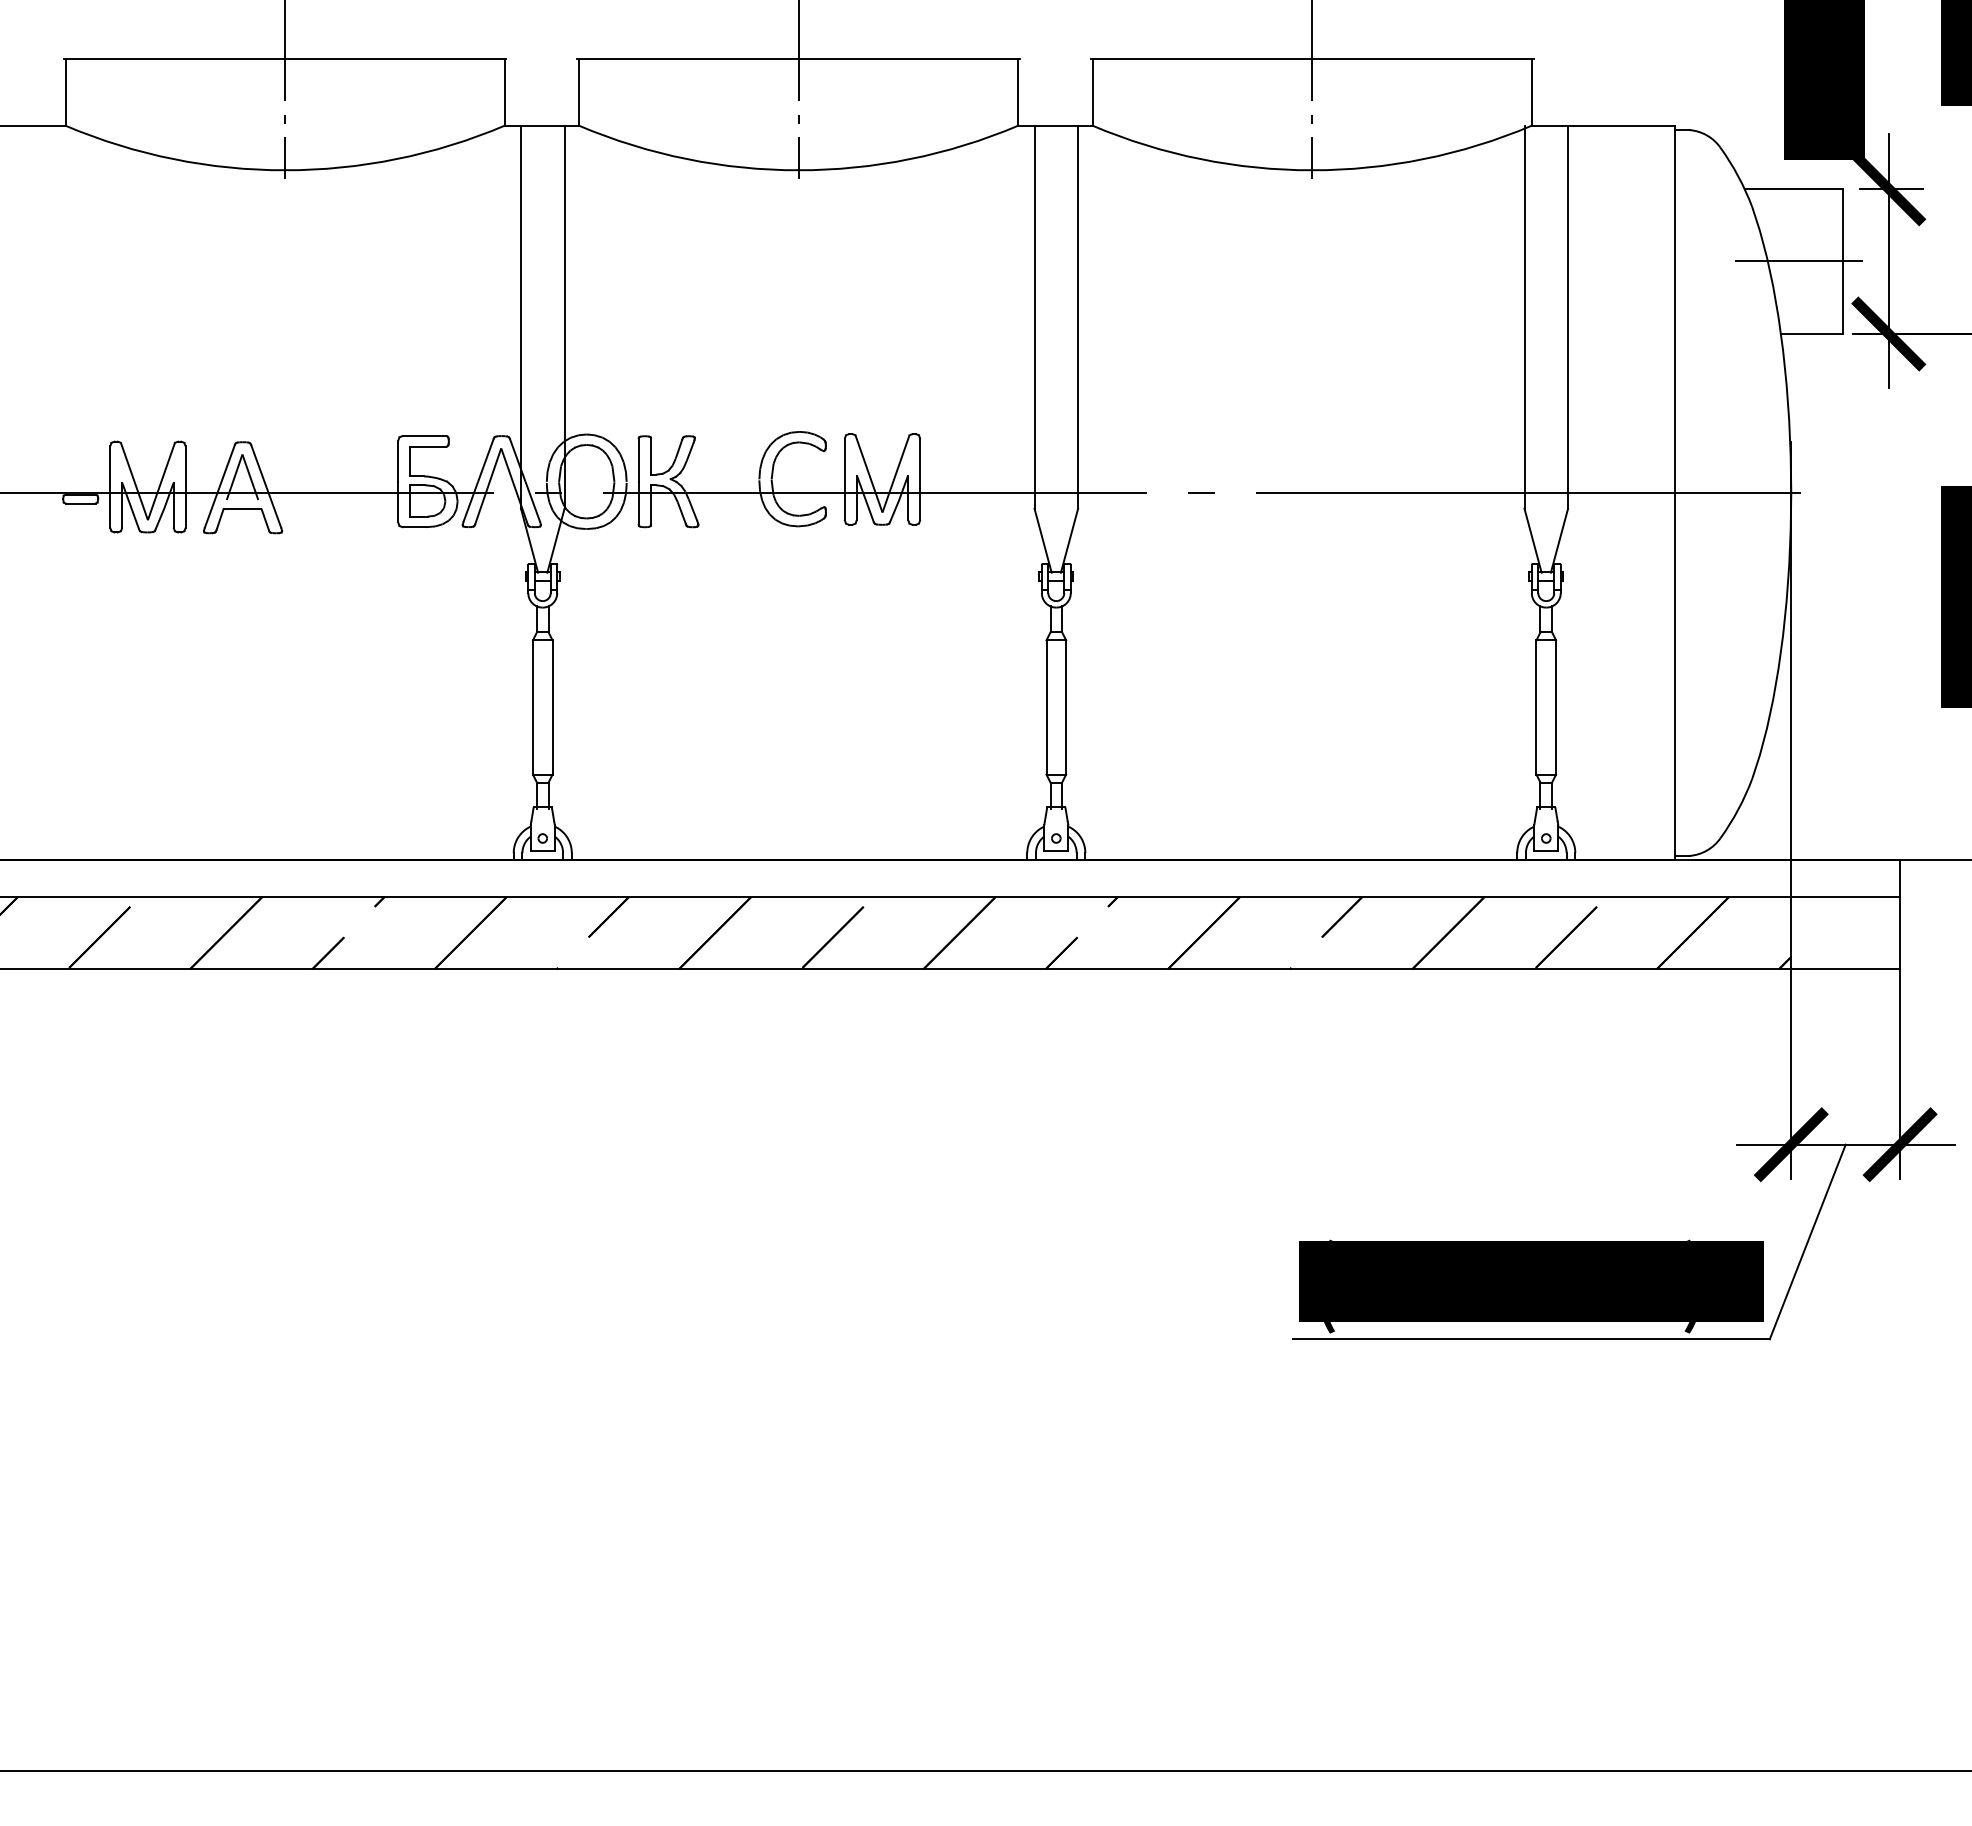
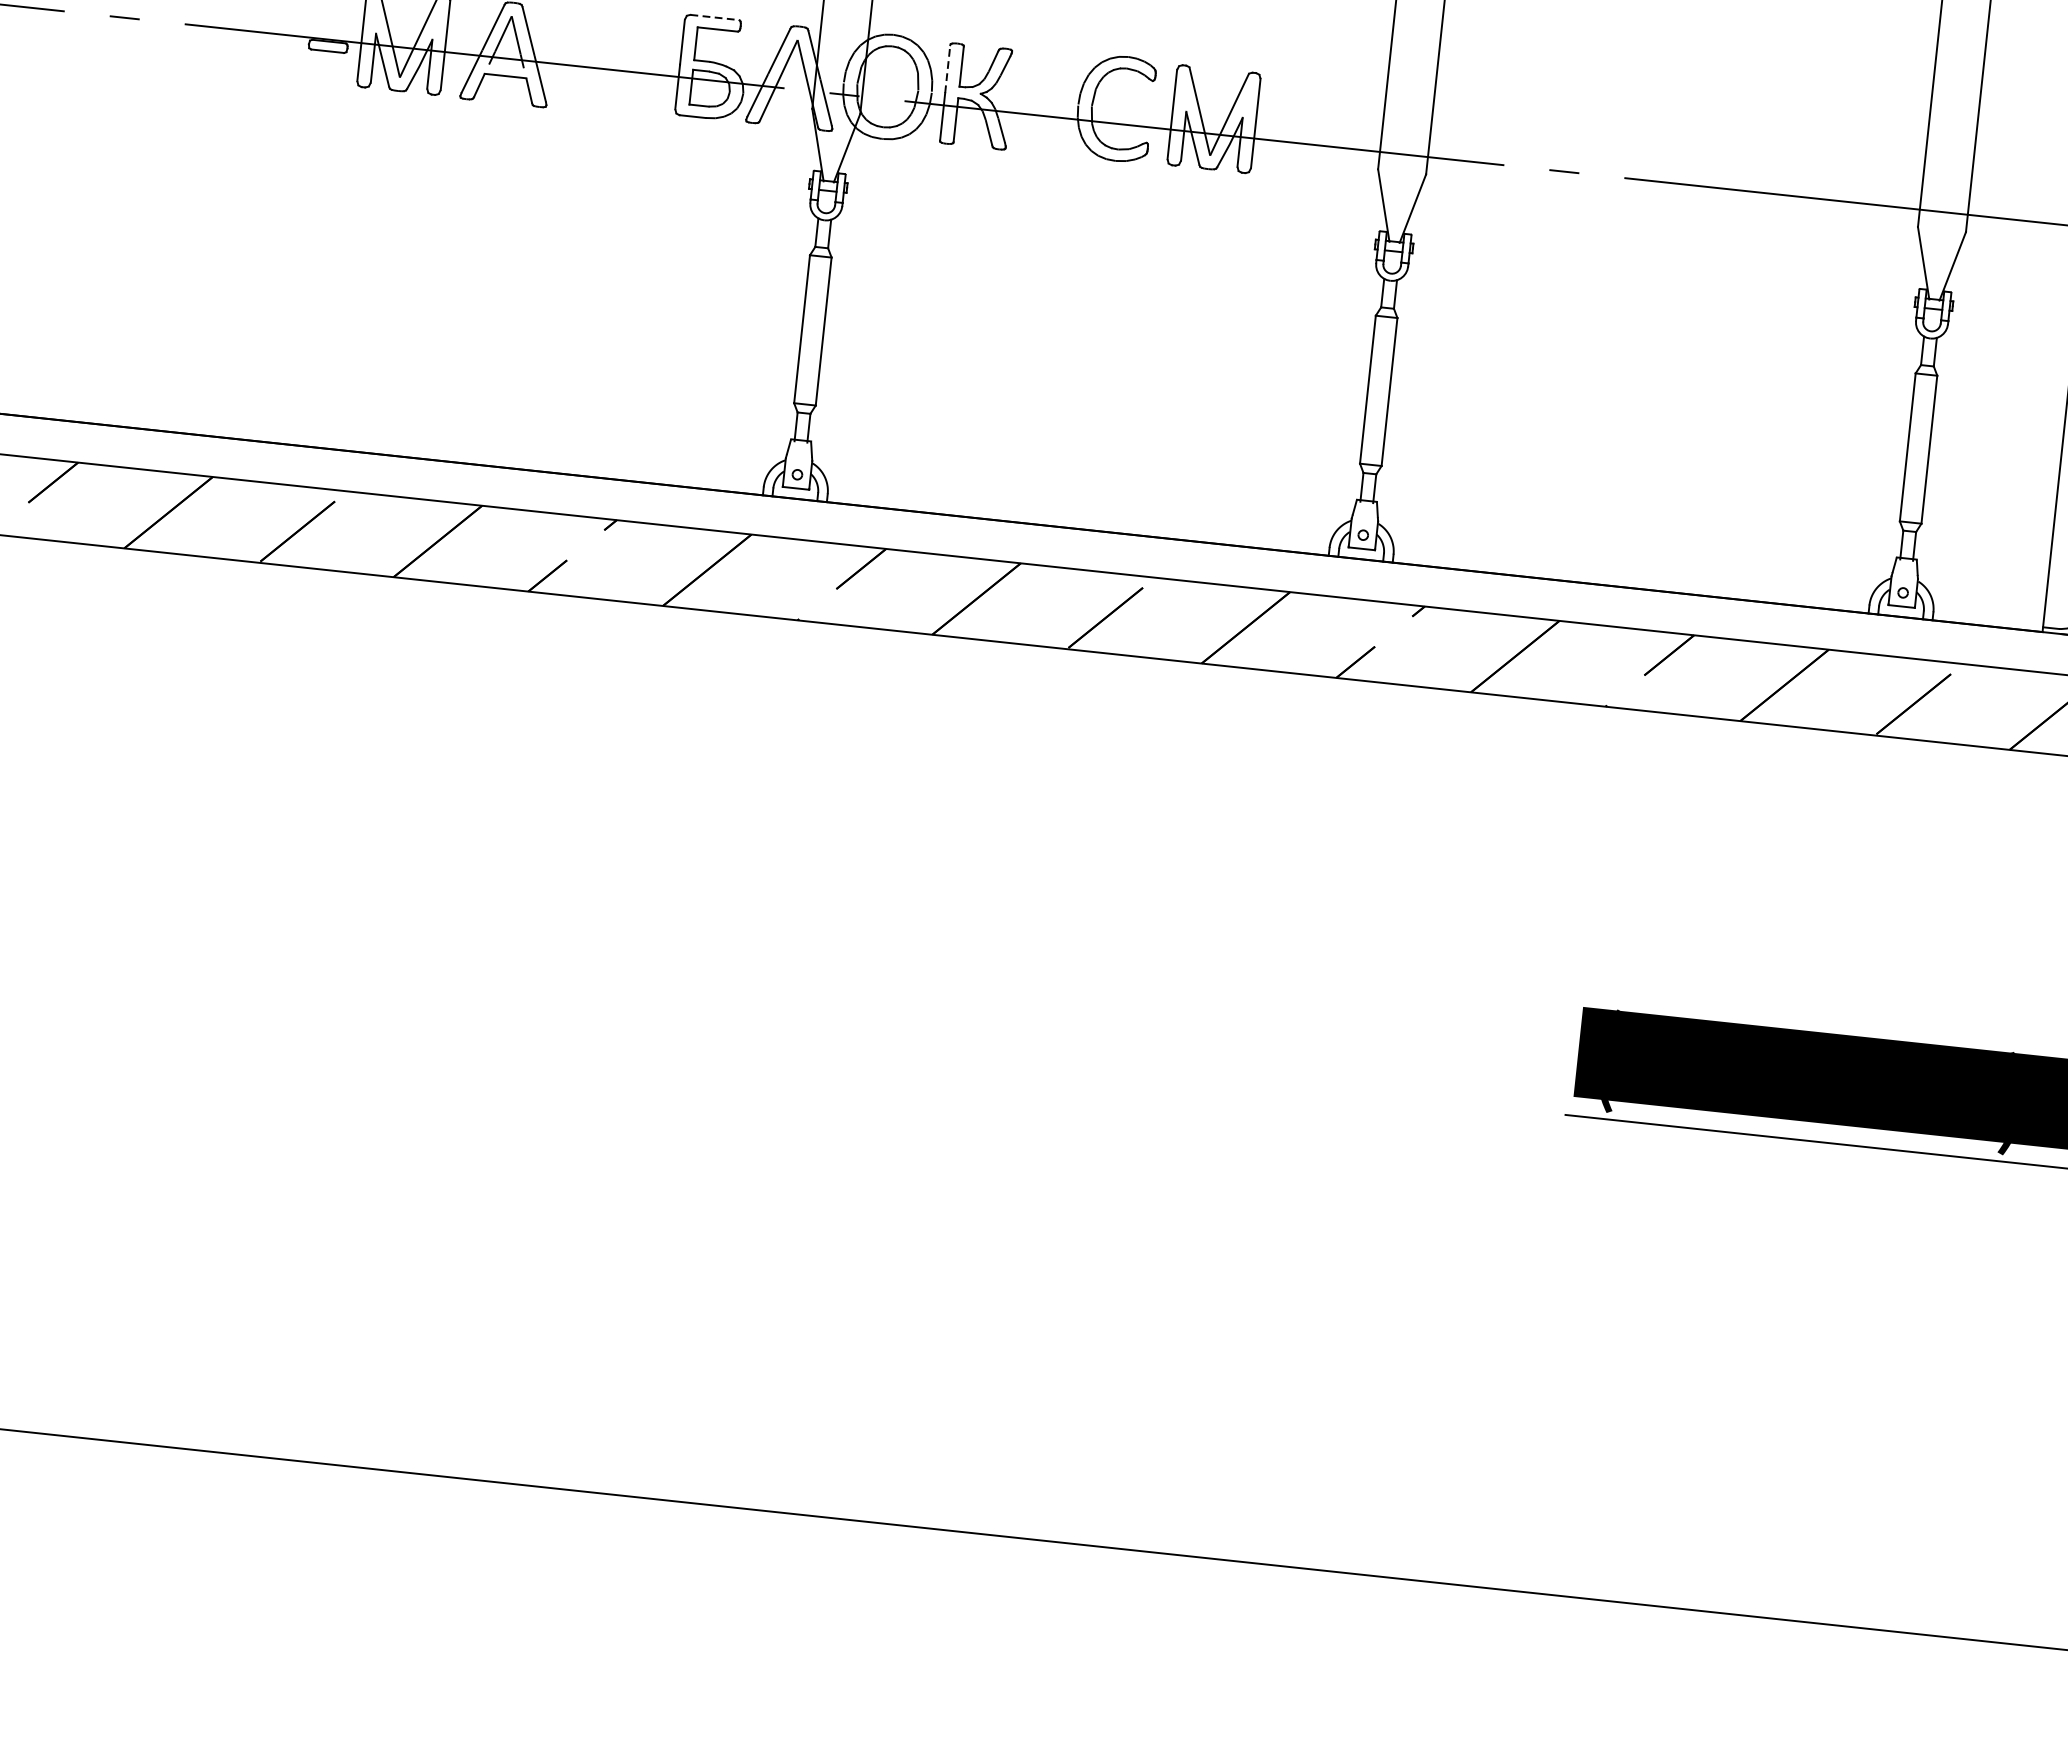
line: (424, 436) -> (714, 17), solid -> dashed
line: (638, 460) -> (947, 69), solid -> dashed

